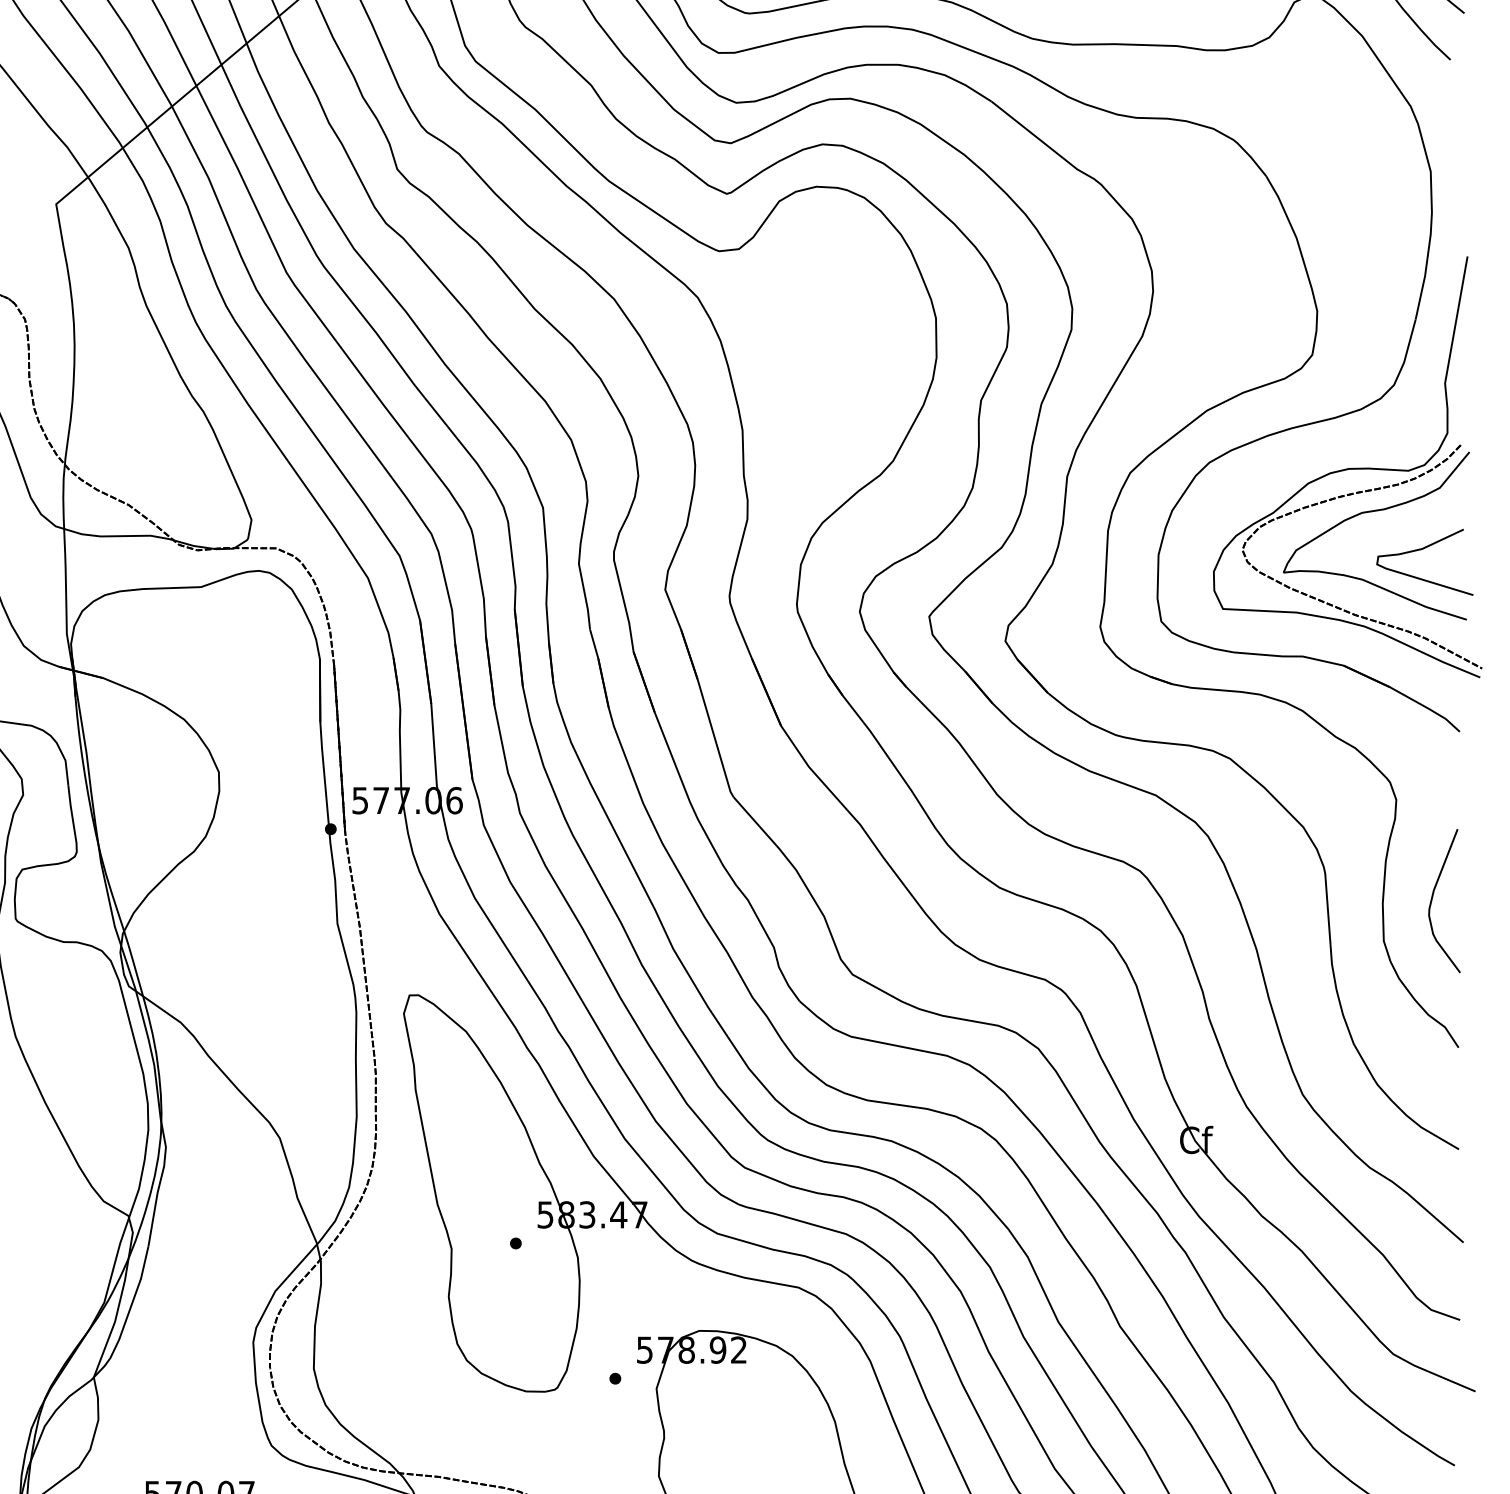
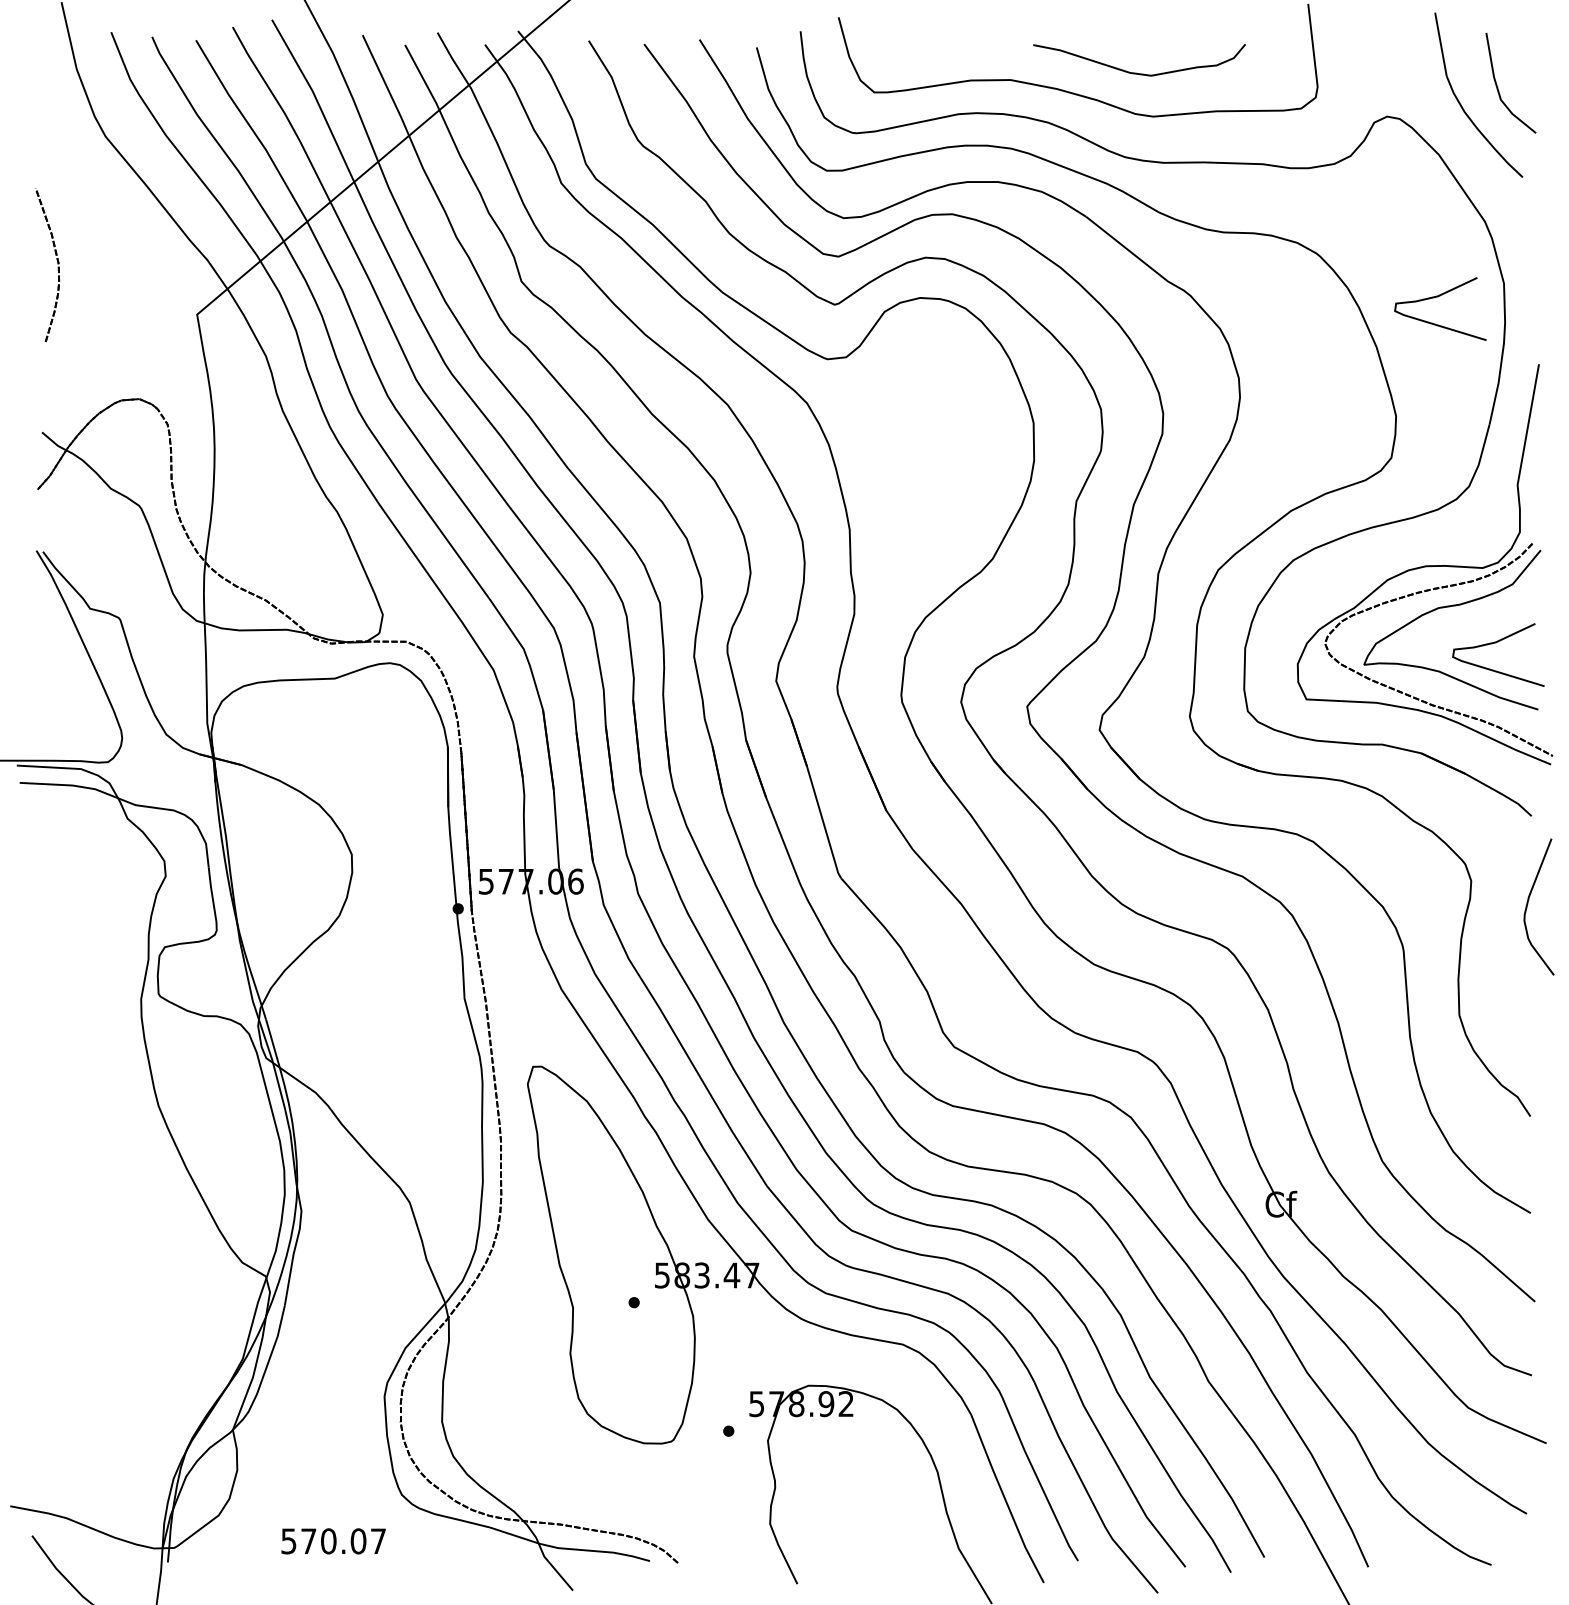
curve: (1361, 186) -> (1438, 297), added
curve: (1433, 898) -> (1528, 904), moved

